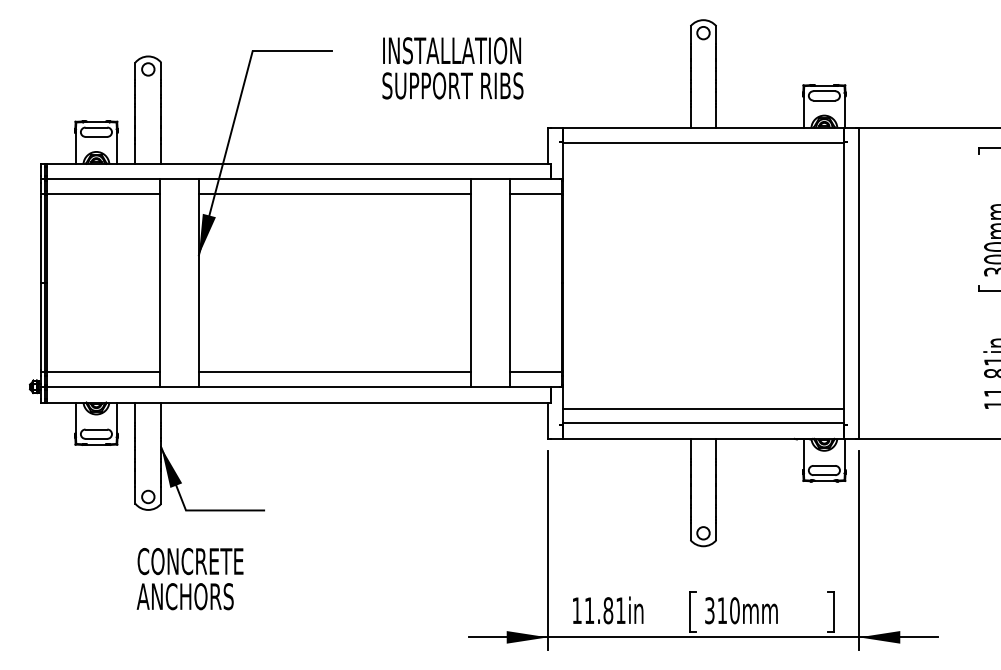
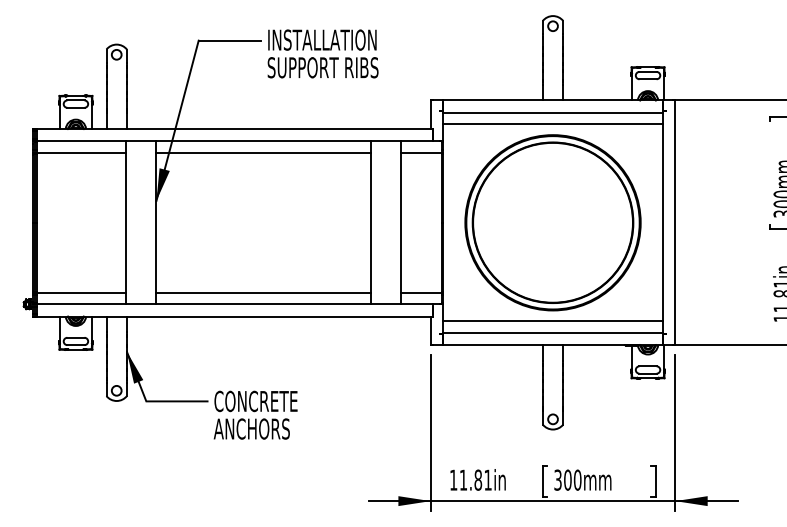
text: (452, 68) -> (322, 54), moved
line: (703, 157) -> (553, 124), added
part: (703, 282) -> (553, 222), added
text: (189, 579) -> (255, 415), moved
text: (722, 610) -> (567, 480), 310mm -> 300mm

